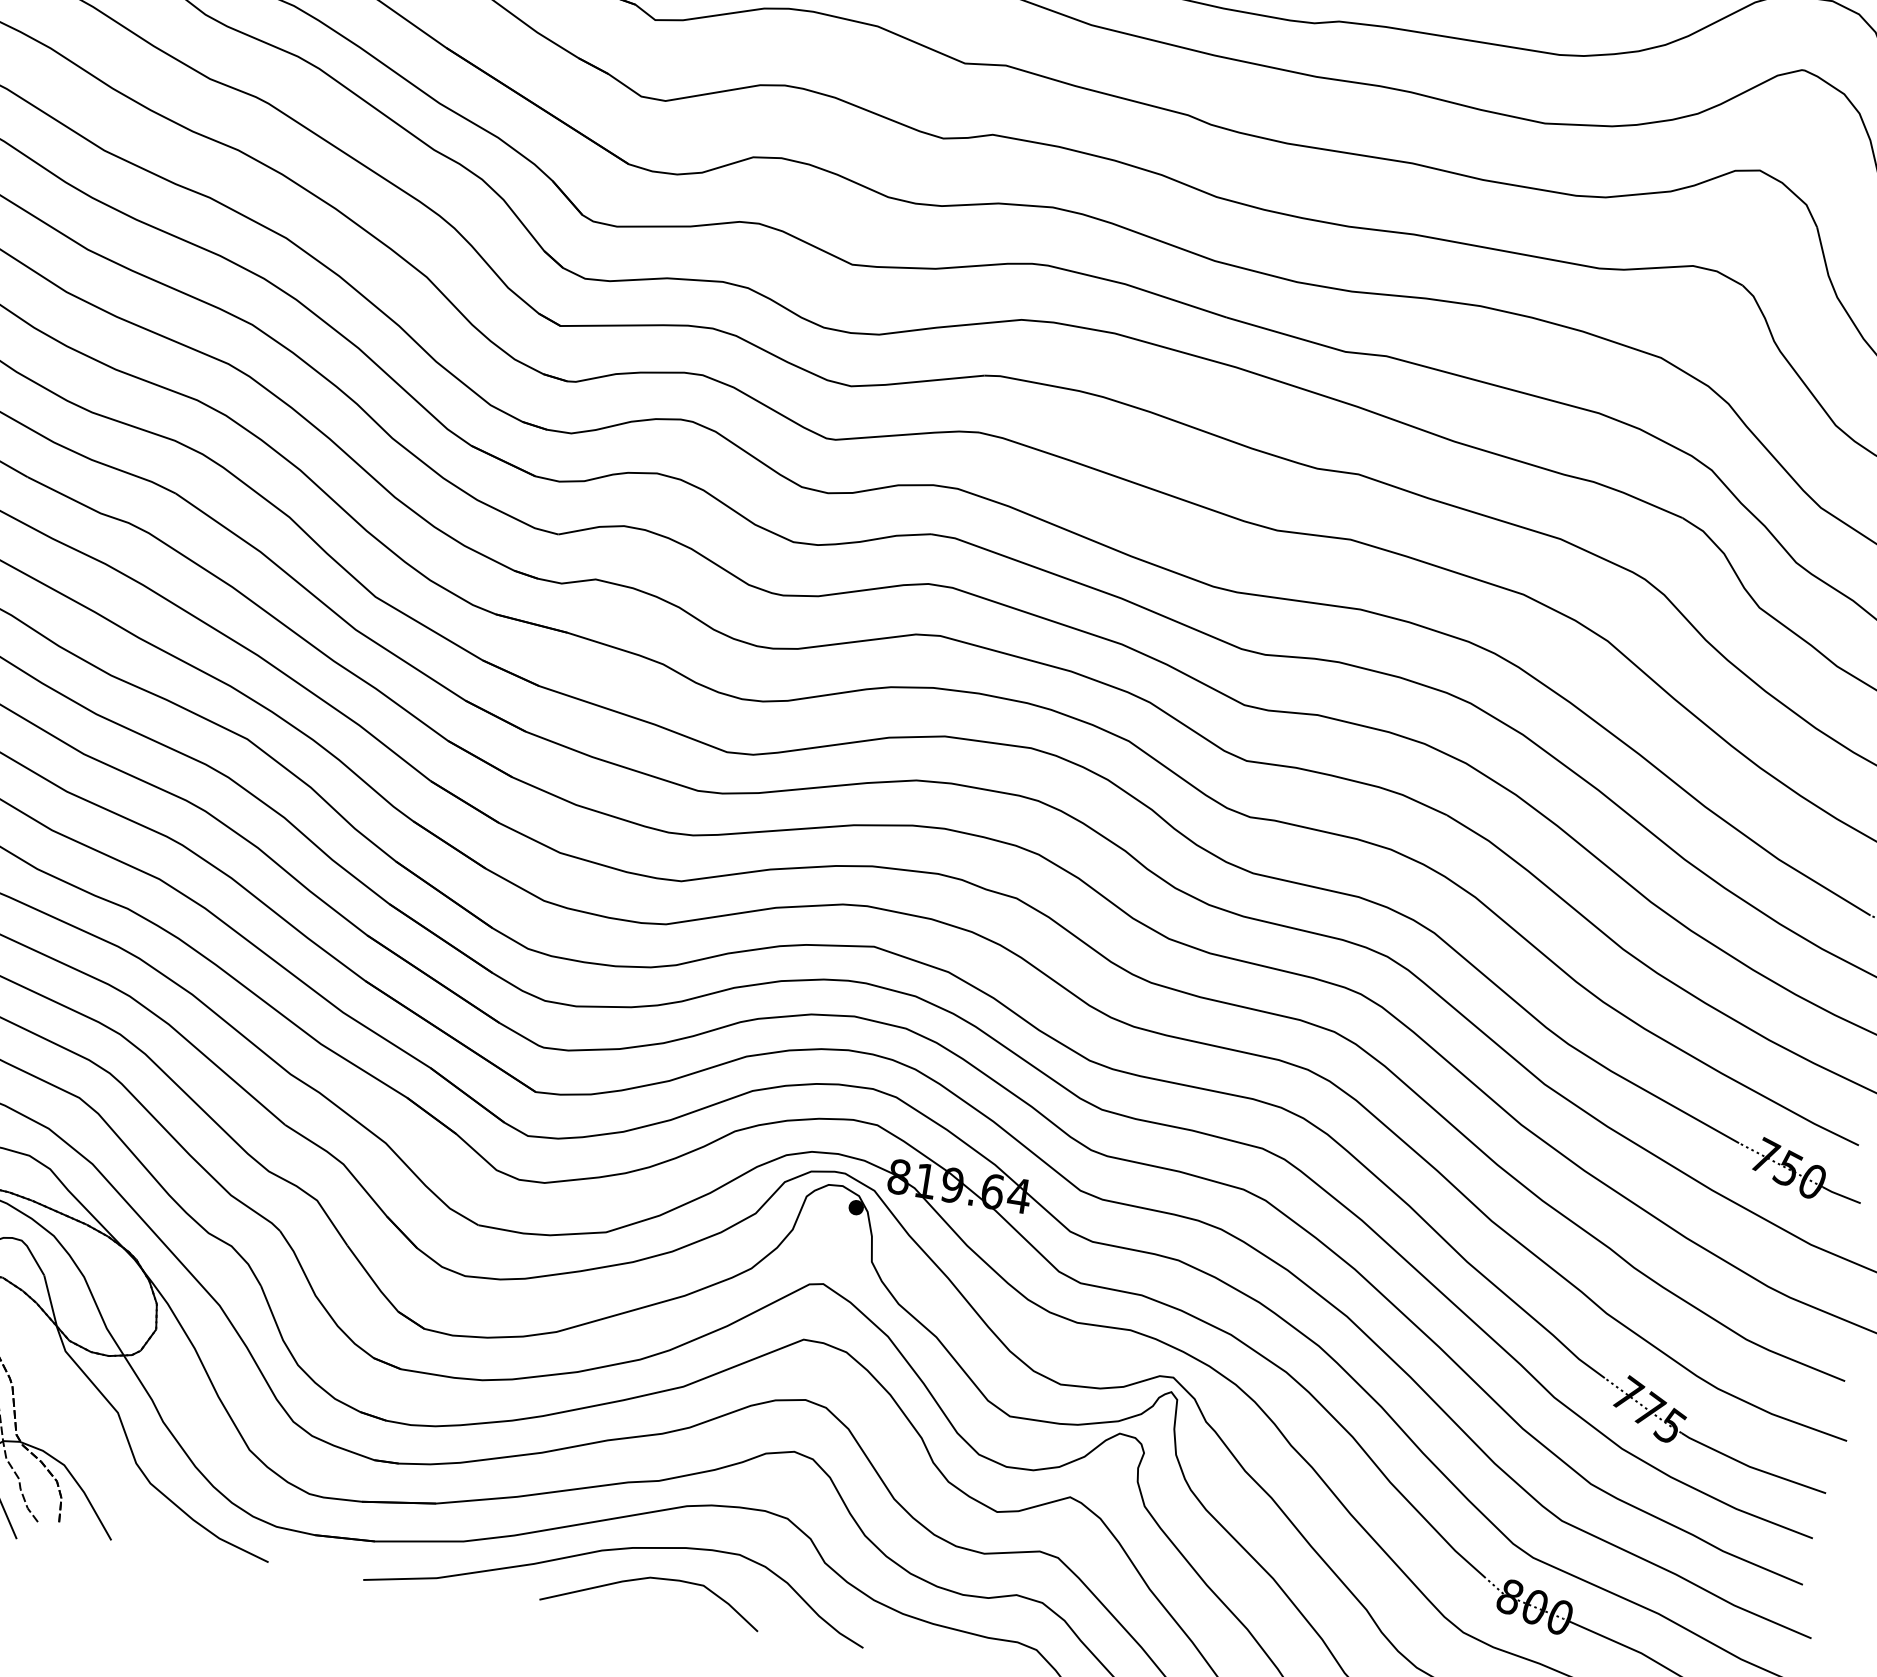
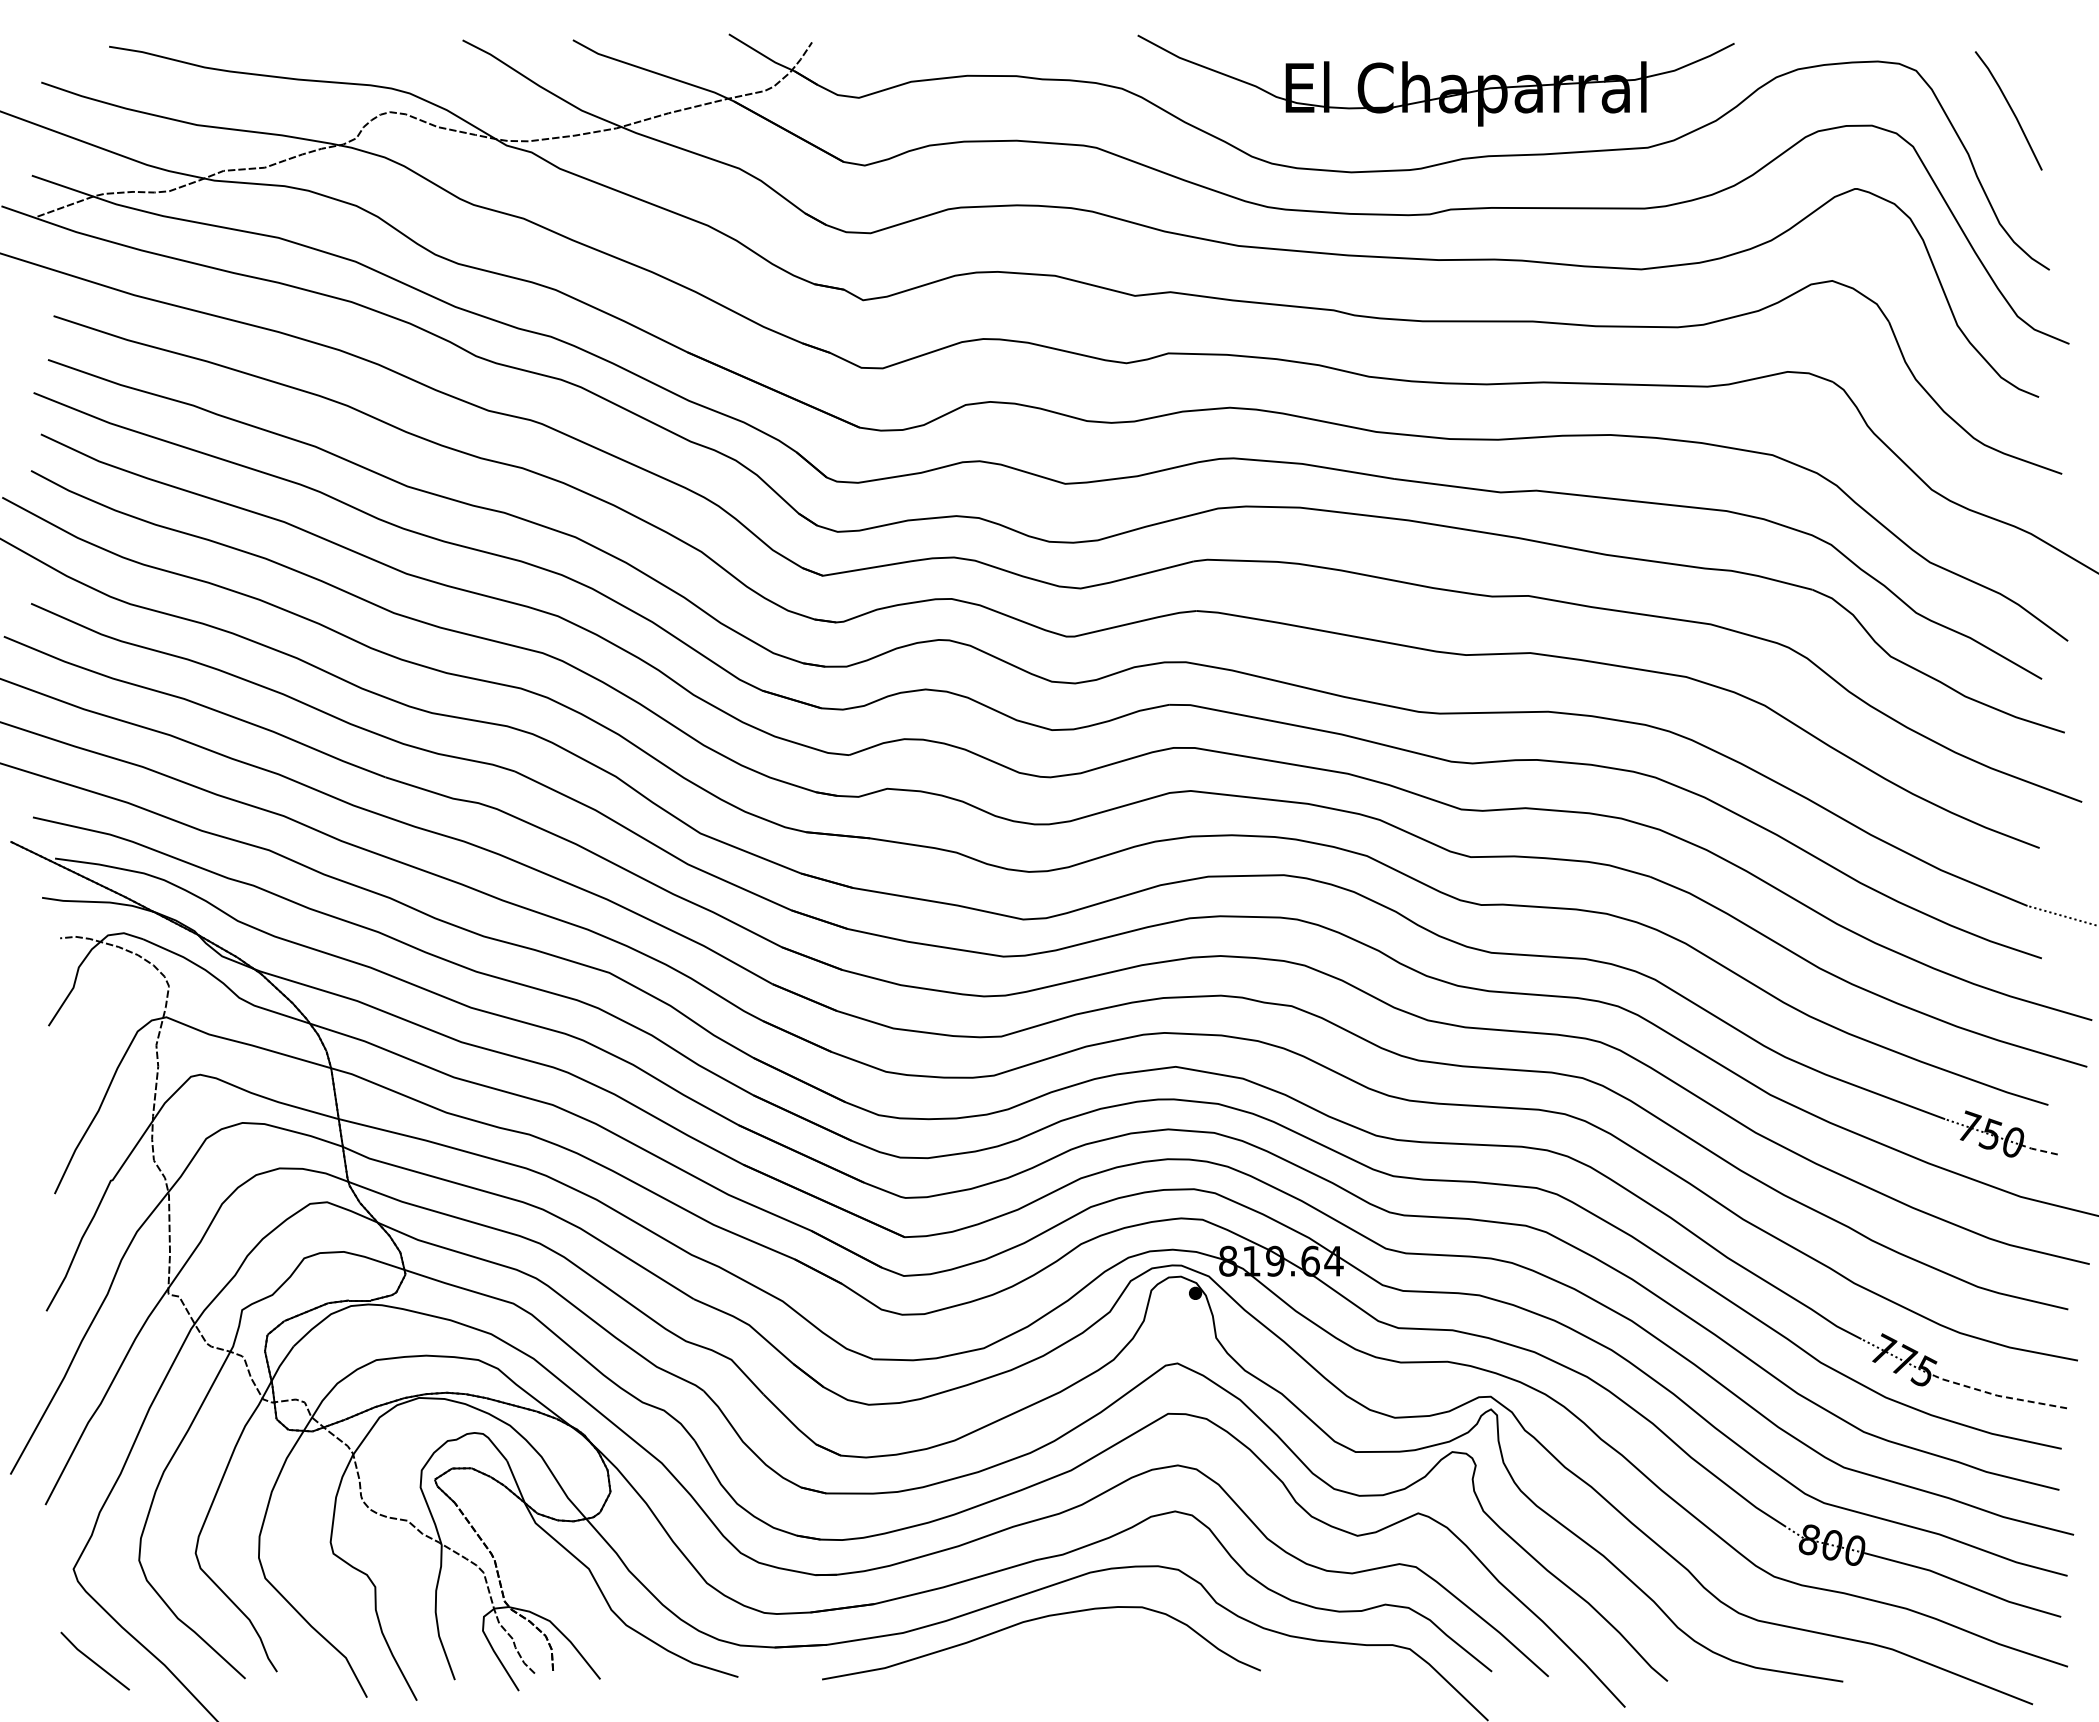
line: (1840, 1195) -> (2039, 1150), solid -> dashed
line: (1750, 1466) -> (1998, 1395), solid -> dashed
curve: (649, 1579) -> (1067, 1640), removed

